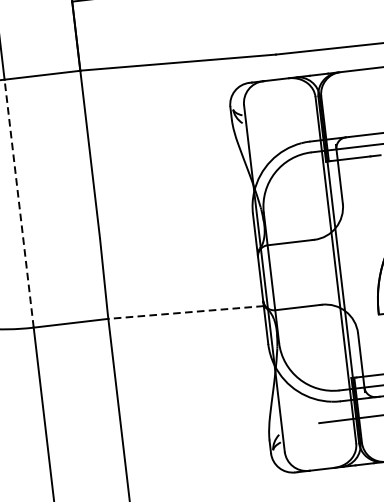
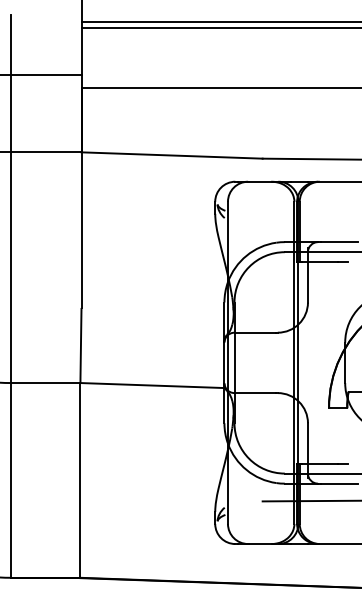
line: (19, 203) -> (11, 267), dashed -> solid
line: (185, 312) -> (151, 385), dashed -> solid

